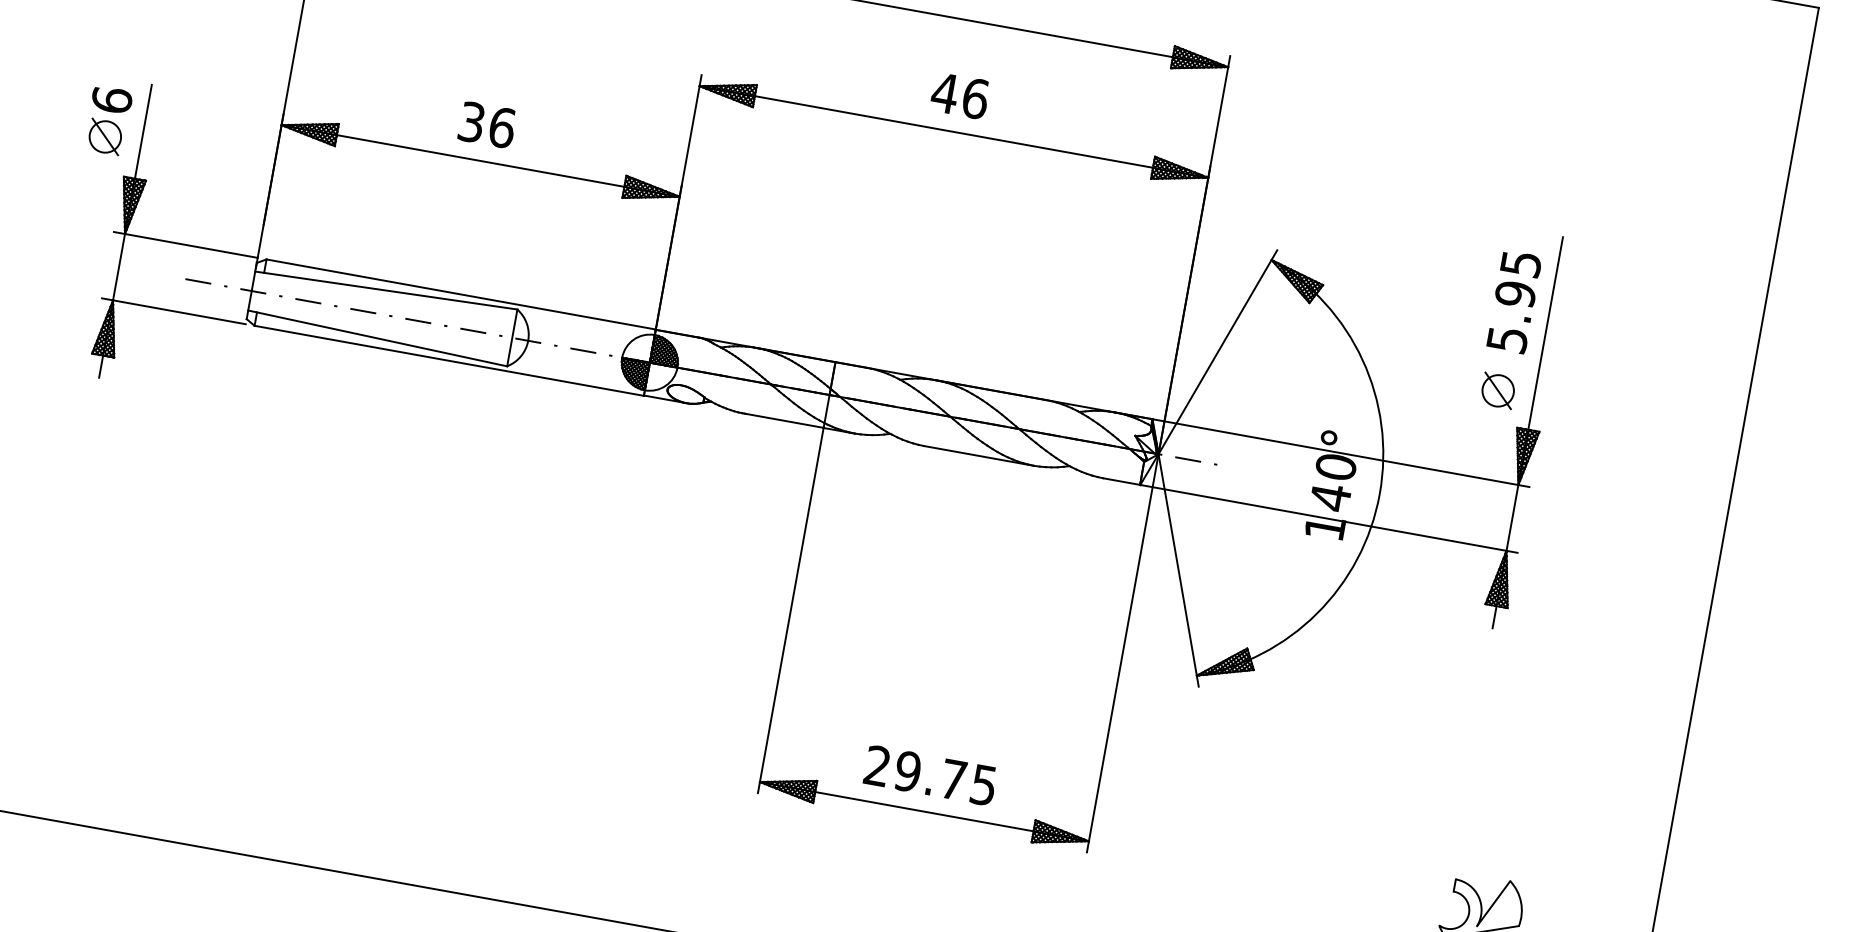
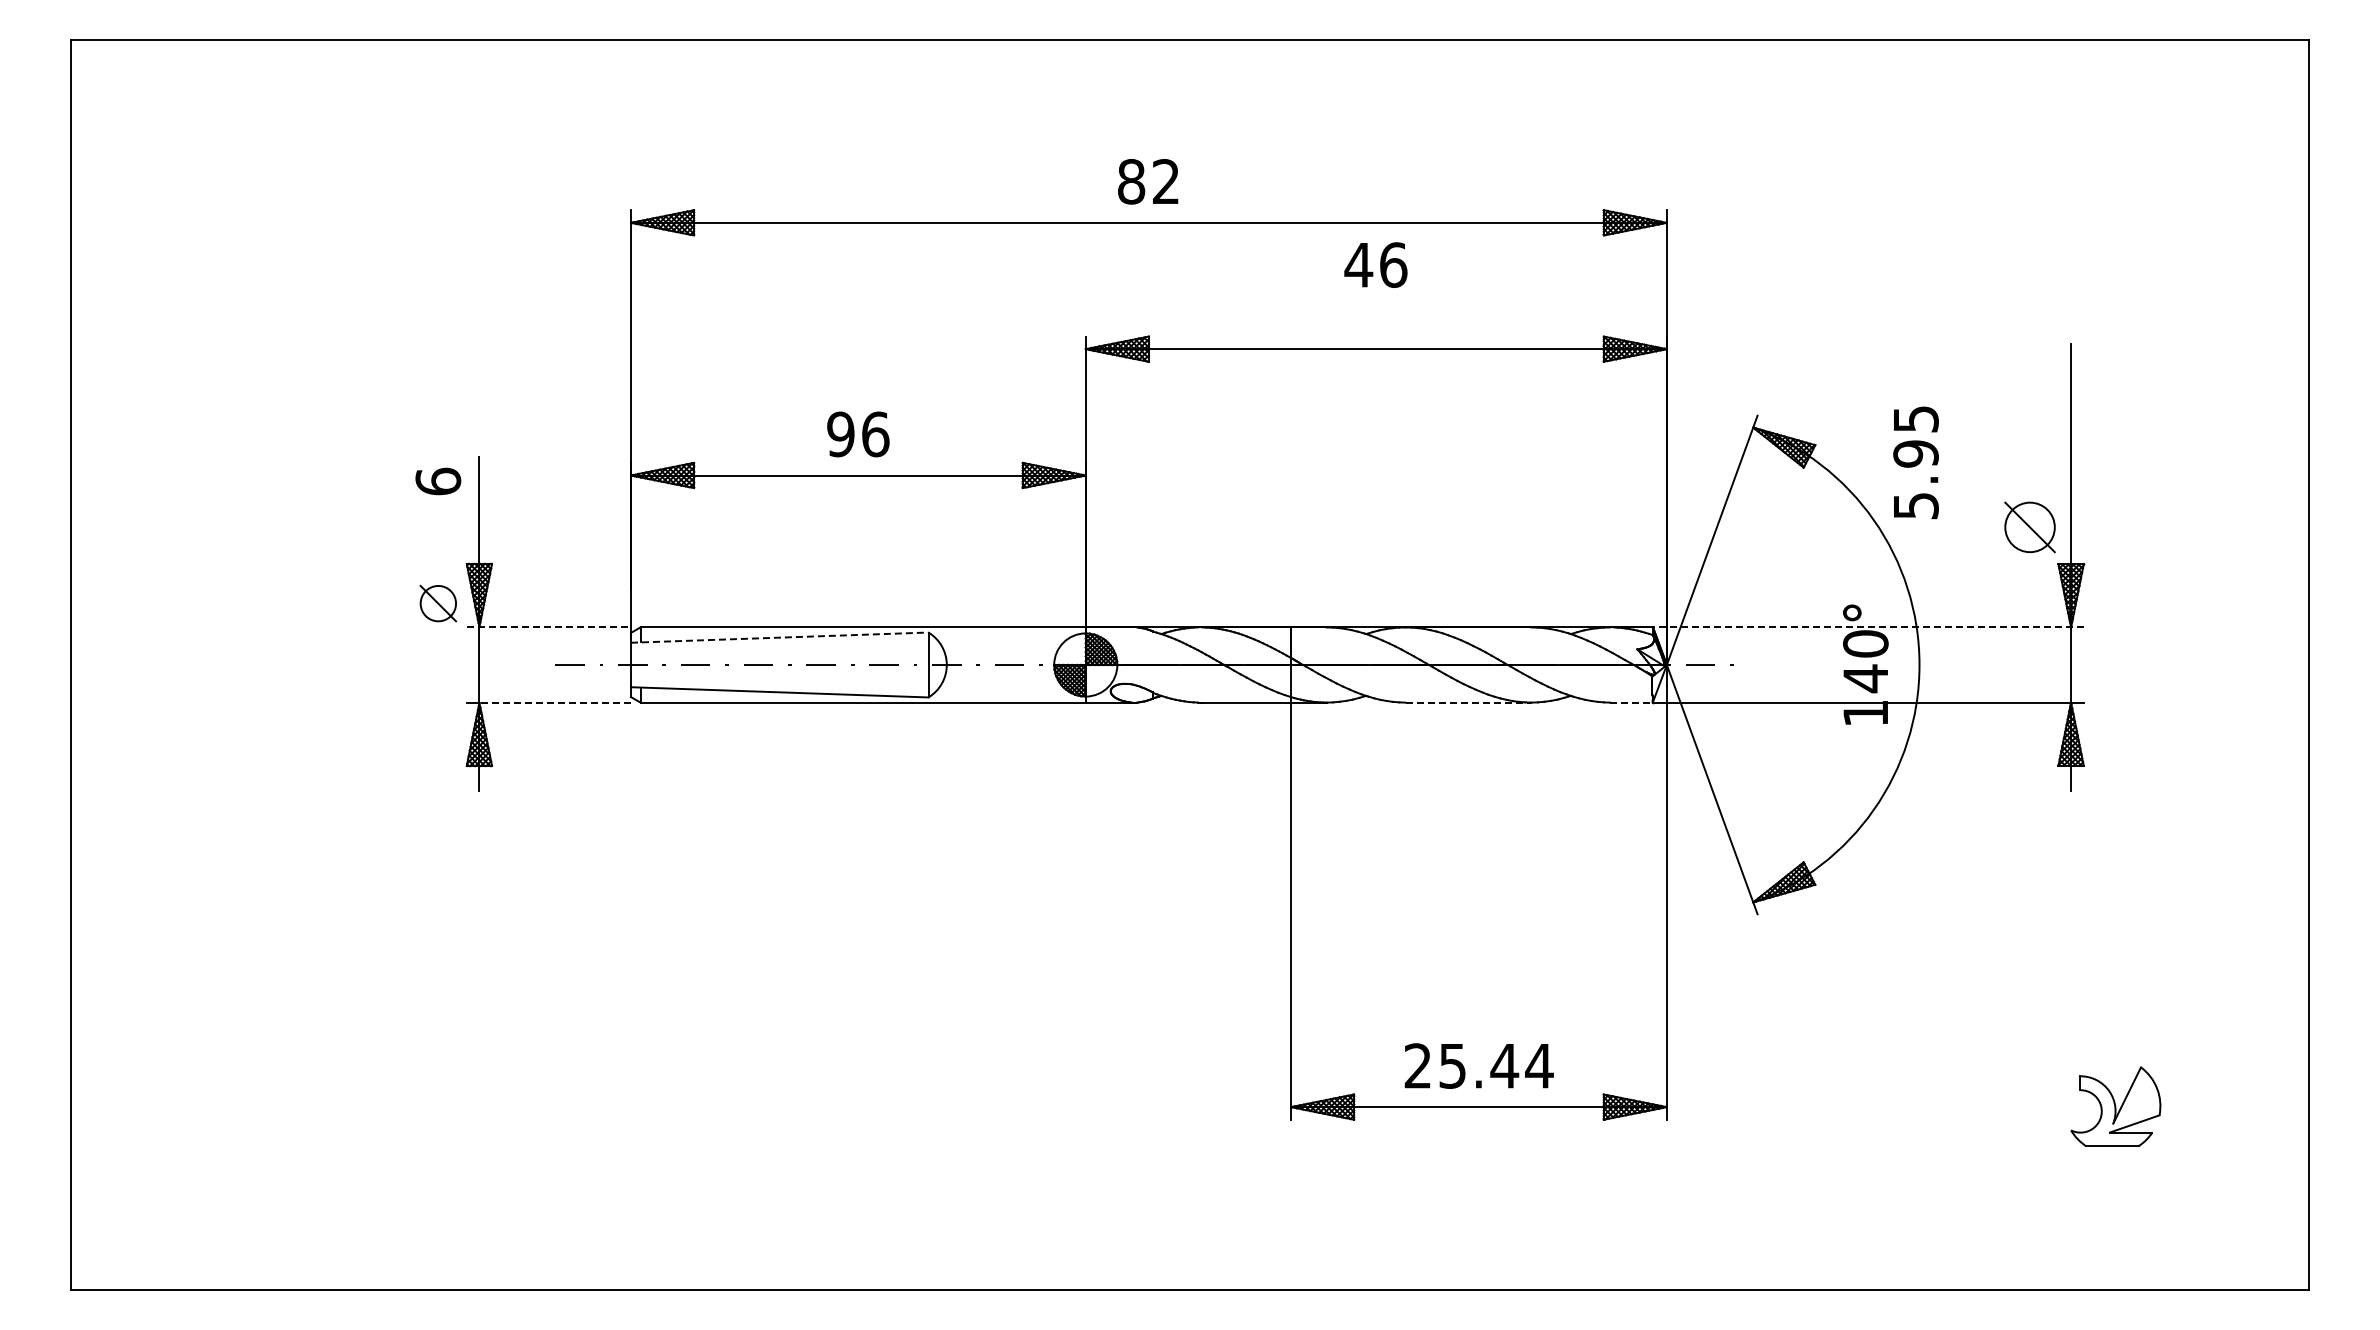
text: (959, 95) -> (1375, 264), moved
text: (471, 122) -> (840, 434), 36 -> 96
part: (105, 136) -> (438, 603), moved
line: (186, 245) -> (549, 627), solid -> dashed
line: (386, 290) -> (779, 637), solid -> dashed
text: (1513, 301) -> (1915, 462), moved
line: (179, 311) -> (555, 702), solid -> dashed
part: (1497, 390) -> (2029, 526), size x1.4
line: (1340, 452) -> (1867, 627), solid -> dashed
line: (979, 455) -> (1468, 702), solid -> dashed
line: (1122, 481) -> (1632, 702), solid -> dashed
text: (946, 778) -> (1496, 1065), 29.75 -> 25.44

